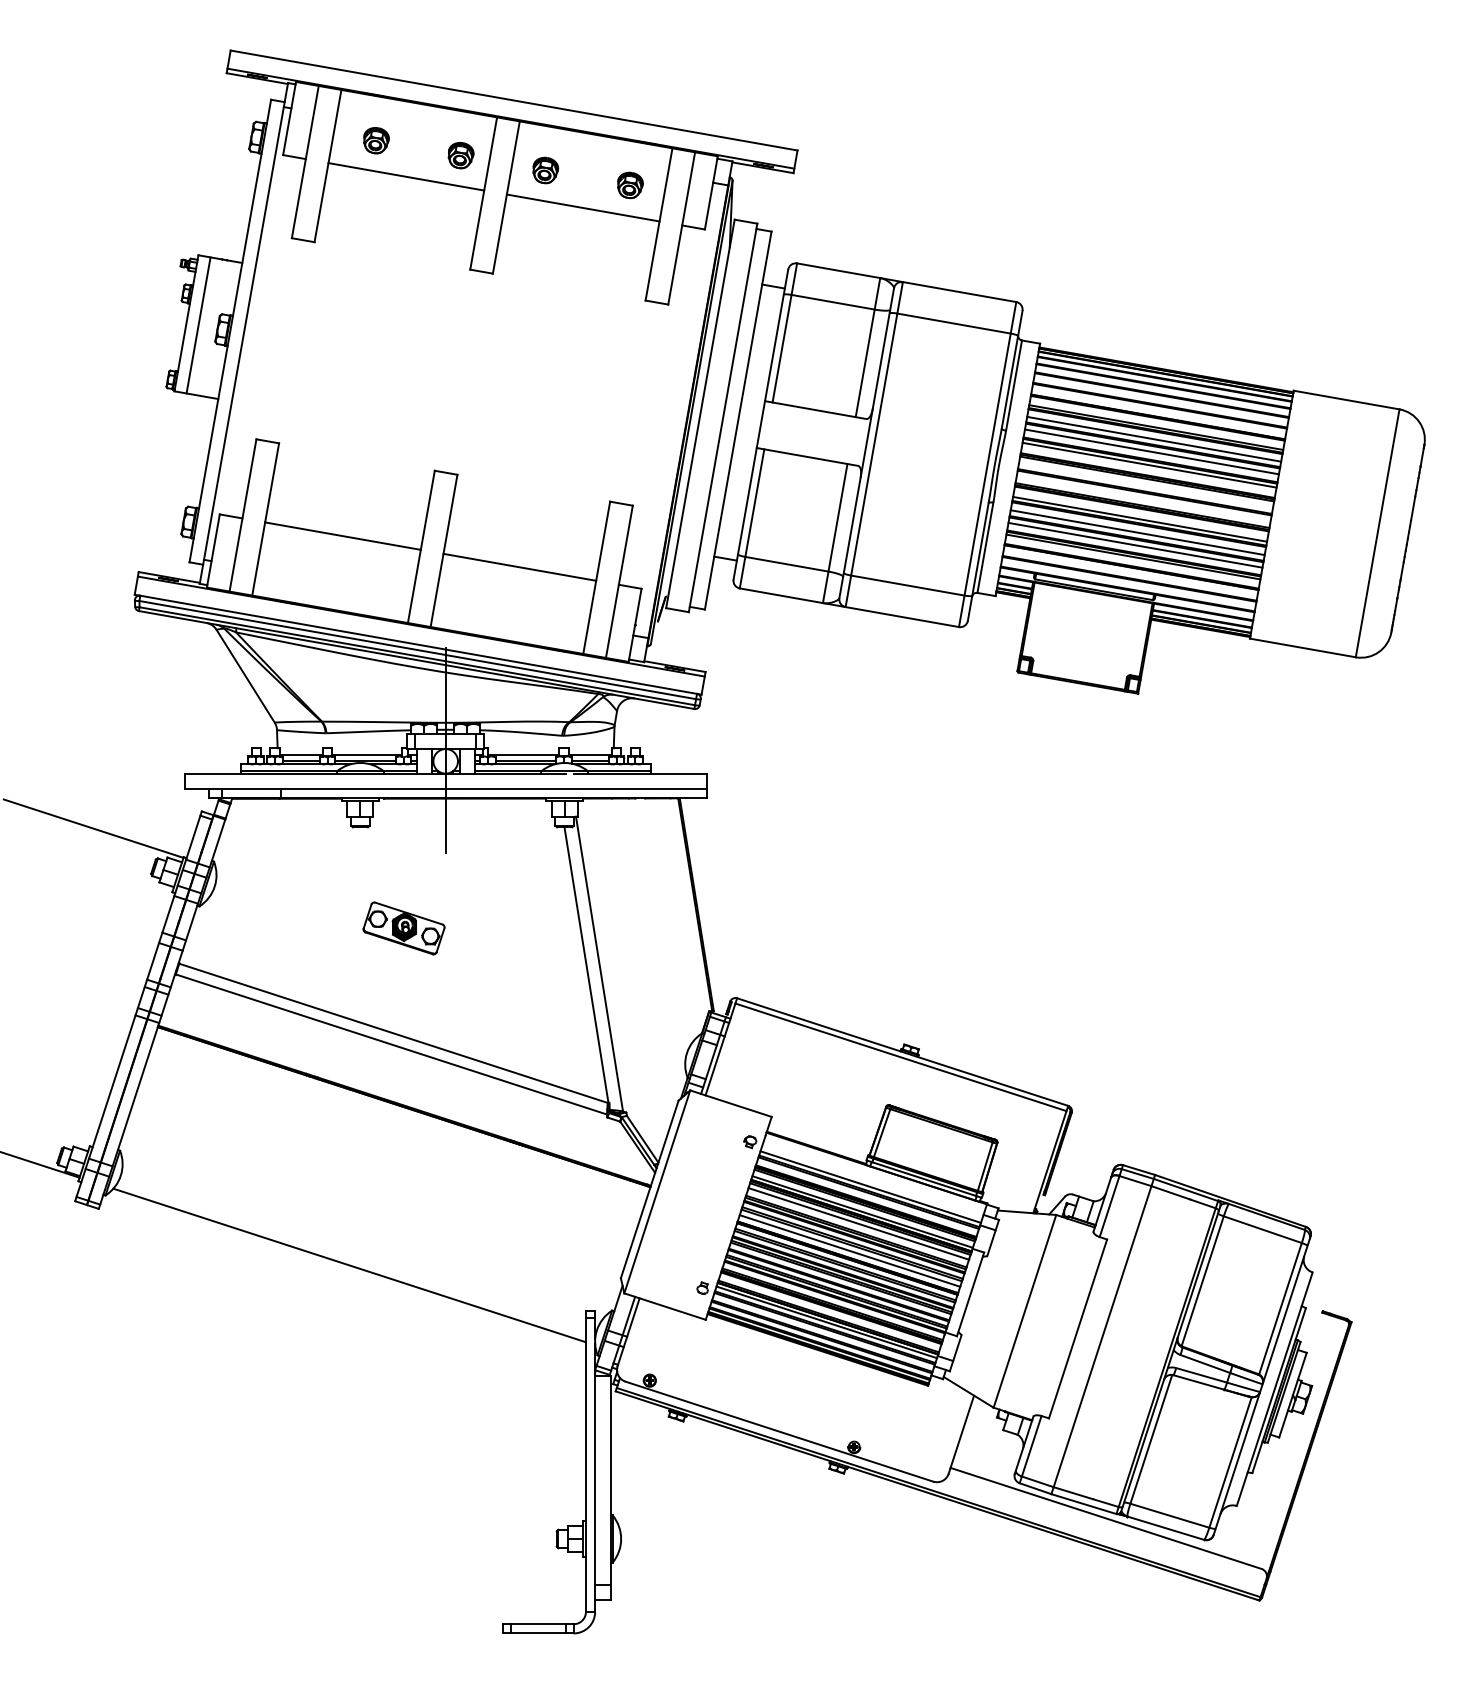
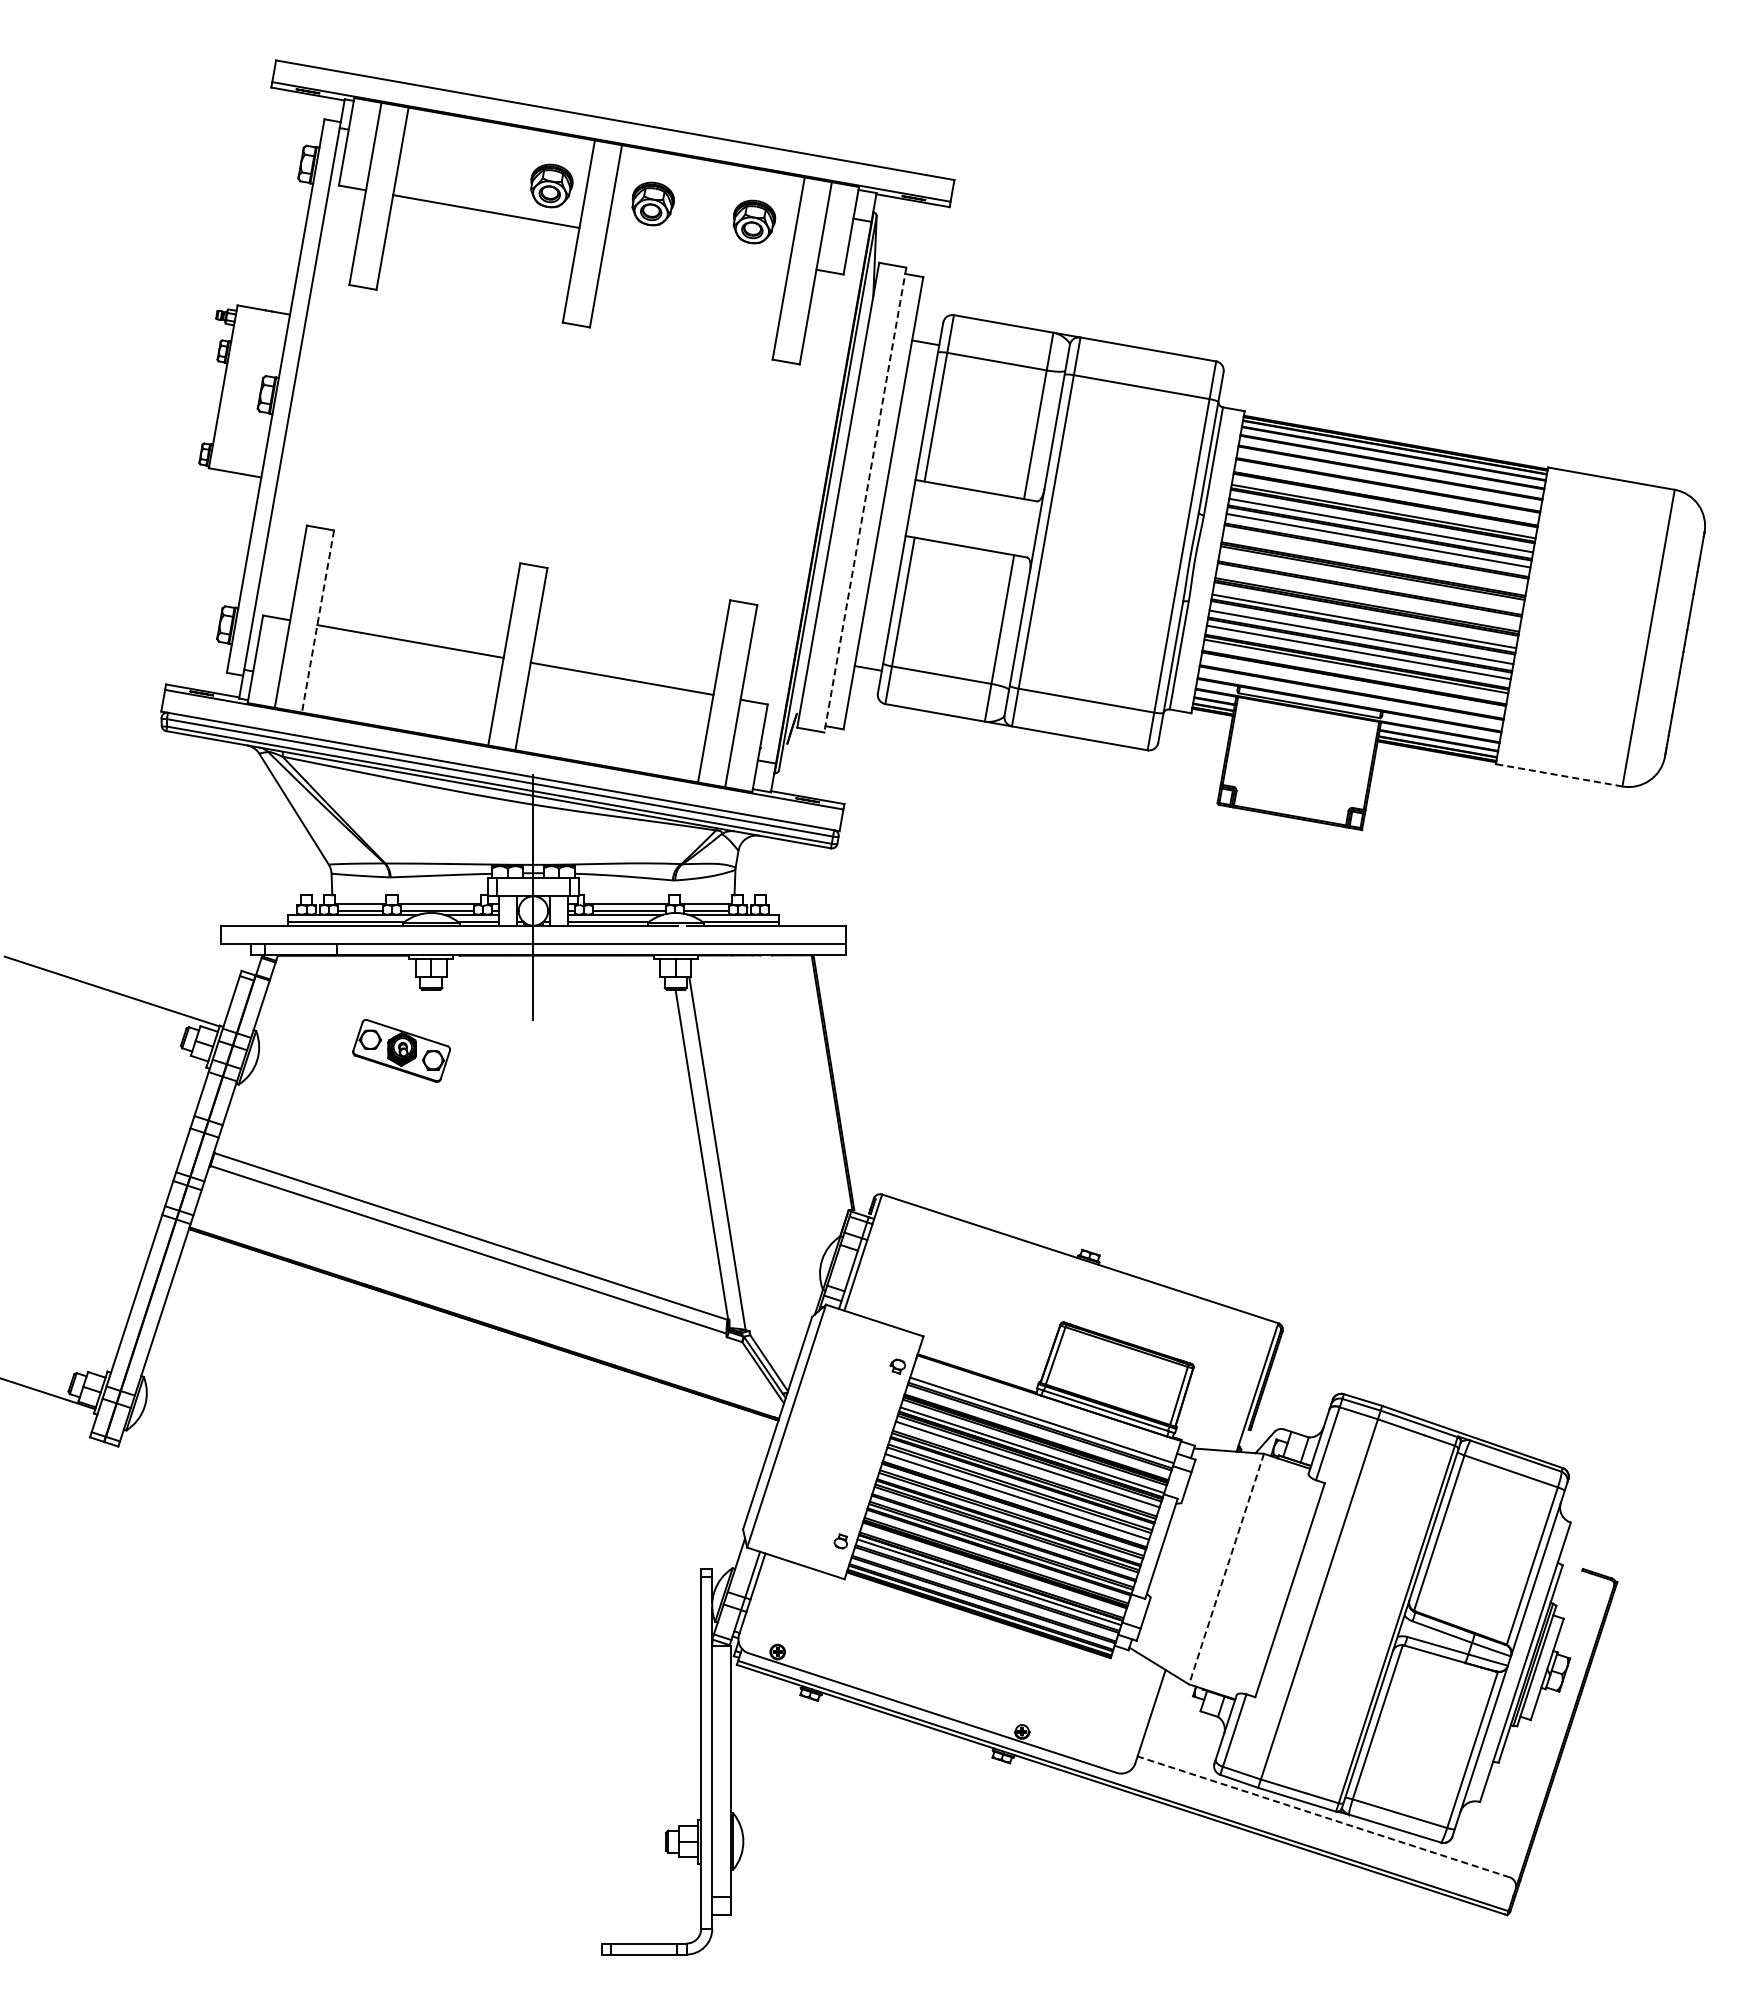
part: (376, 140) -> (450, 168), removed
part: (460, 155) -> (551, 186), size x1.4
part: (545, 170) -> (652, 203), size x1.4
part: (630, 185) -> (754, 221), size x1.4
line: (582, 207) -> (697, 248), removed
line: (198, 324) -> (237, 388), removed
line: (723, 418) -> (865, 500), solid -> dashed
line: (1149, 465) -> (1375, 556), removed
line: (265, 520) -> (317, 622), solid -> dashed
line: (1302, 648) -> (1558, 775), solid -> dashed
part: (403, 928) -> (401, 1050), moved
line: (901, 1056) -> (1078, 1264), removed
line: (349, 1265) -> (418, 1514), removed
line: (1024, 1311) -> (1226, 1569), solid -> dashed
line: (1105, 1518) -> (1323, 1816), solid -> dashed

